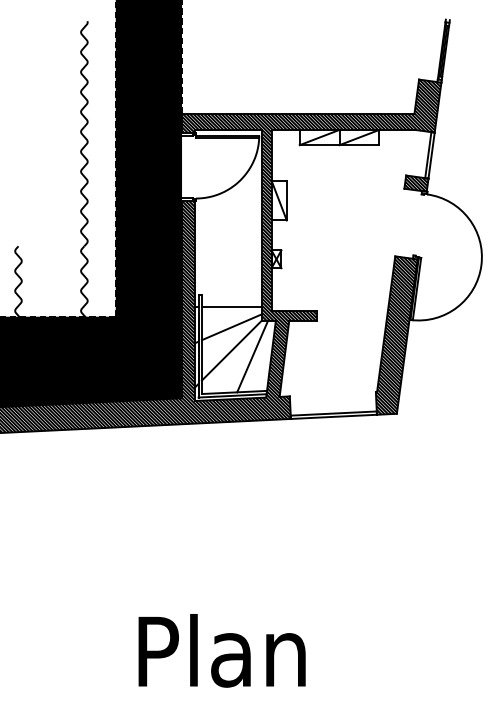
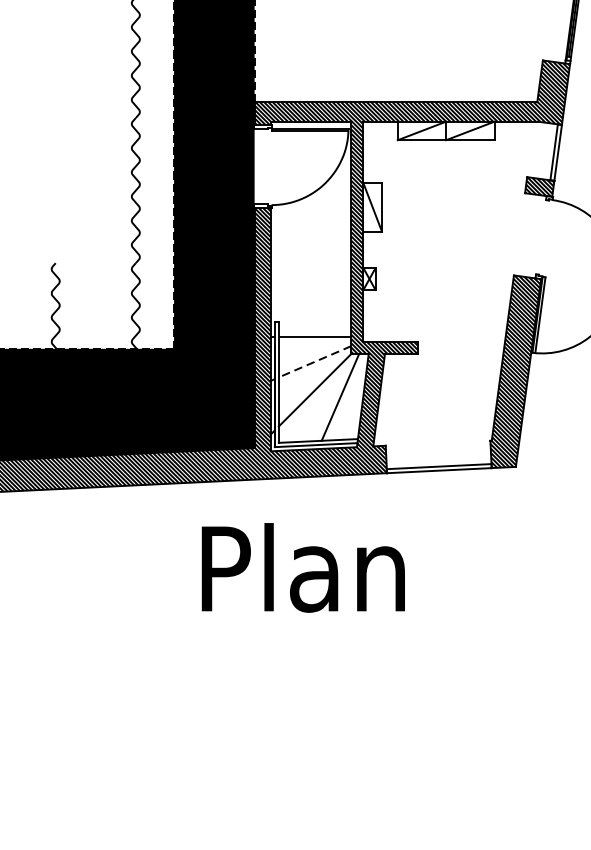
line: (231, 327) -> (314, 361), solid -> dashed
text: (221, 650) -> (302, 567), moved

